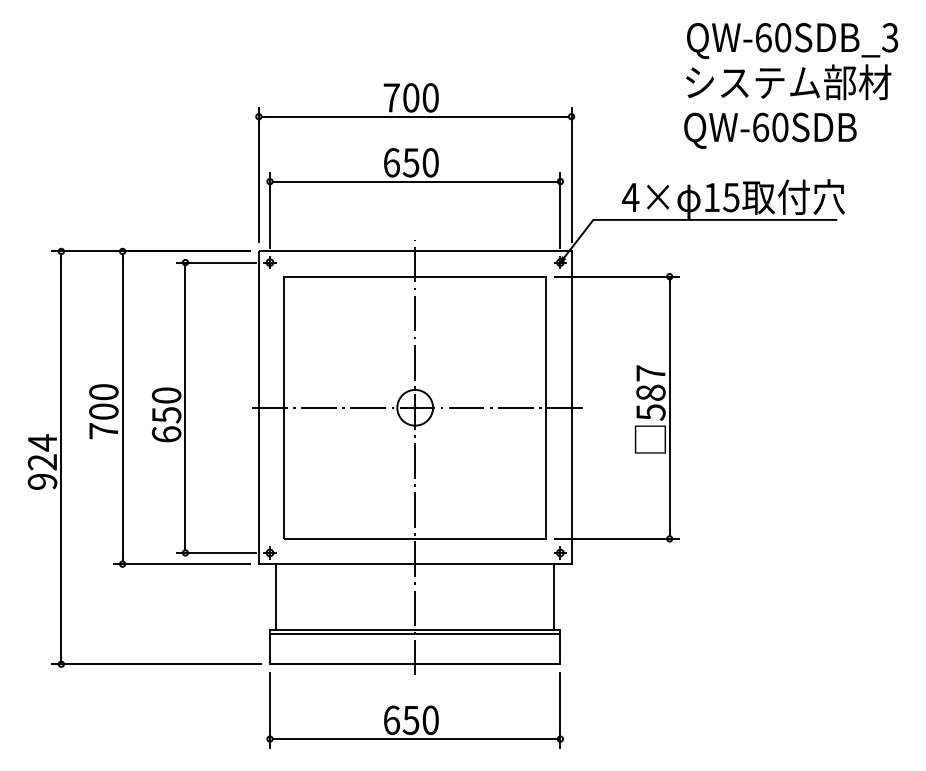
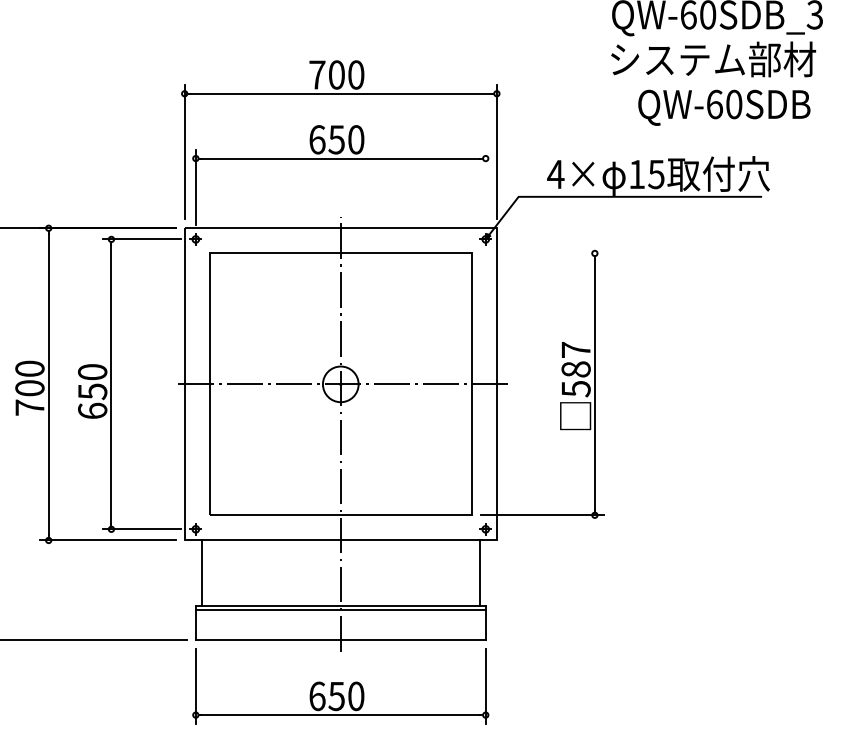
text: (770, 130) -> (724, 107), moved
line: (560, 210) -> (485, 187), removed
line: (616, 276) -> (541, 253), removed

